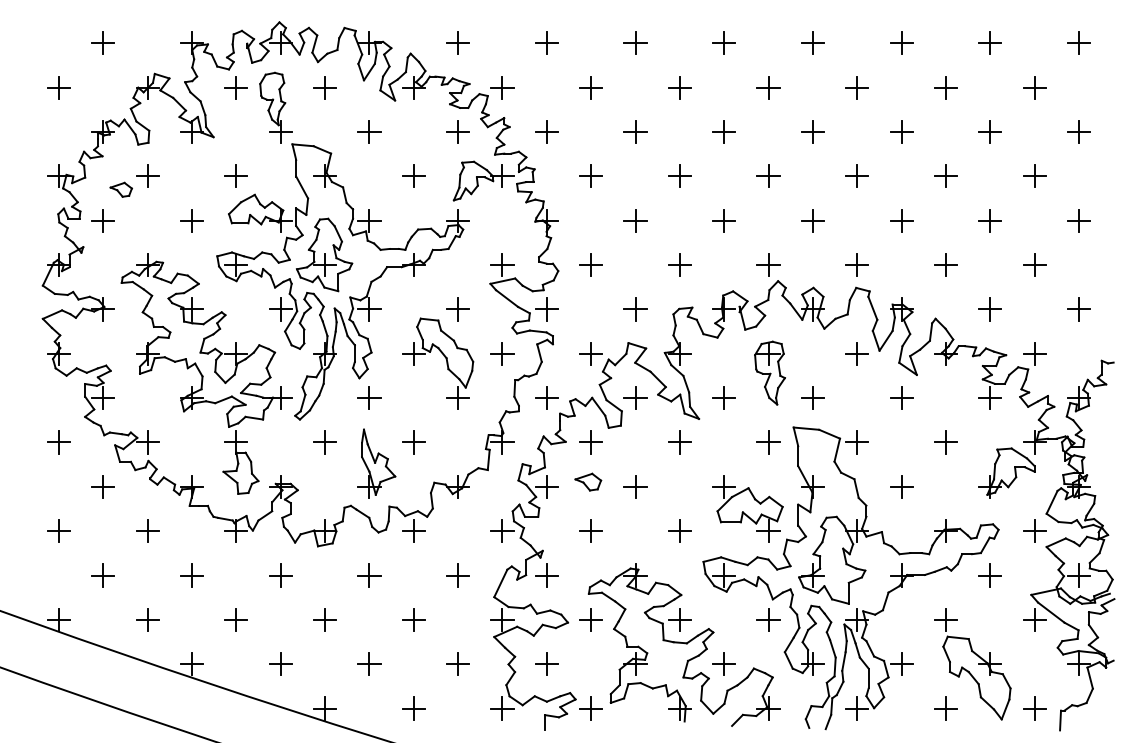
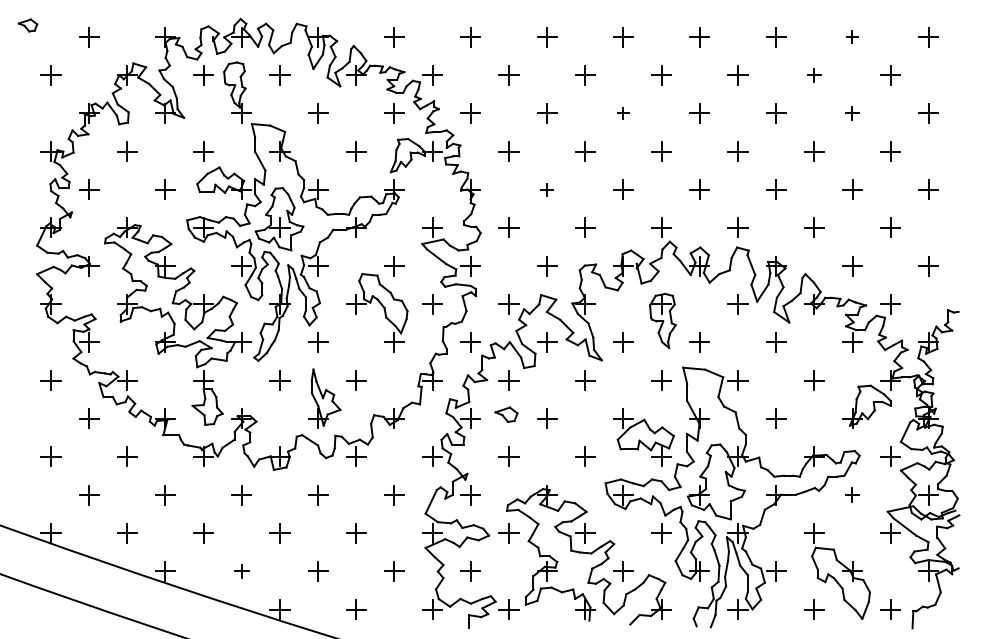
part: (989, 42) -> (851, 36), size x0.6
part: (945, 87) -> (813, 75), size x0.7
part: (723, 131) -> (622, 112), size x0.6
part: (989, 131) -> (851, 112), size x0.7
part: (120, 189) -> (27, 25), moved
part: (635, 220) -> (547, 189), size x0.6
part: (989, 575) -> (851, 495), size x0.7
part: (280, 663) -> (241, 570), size x0.7

